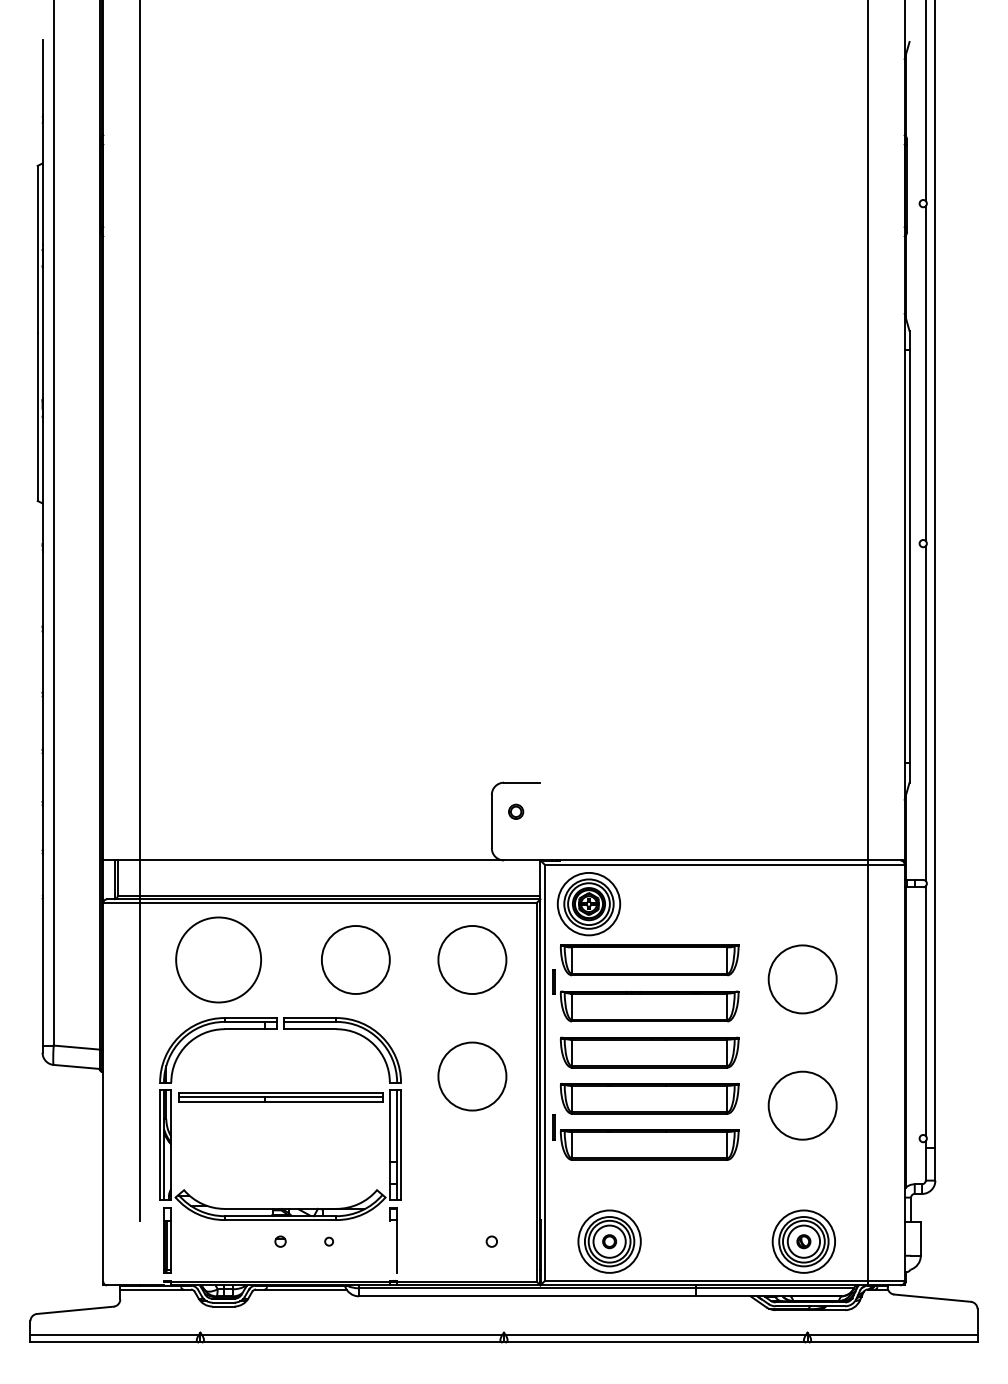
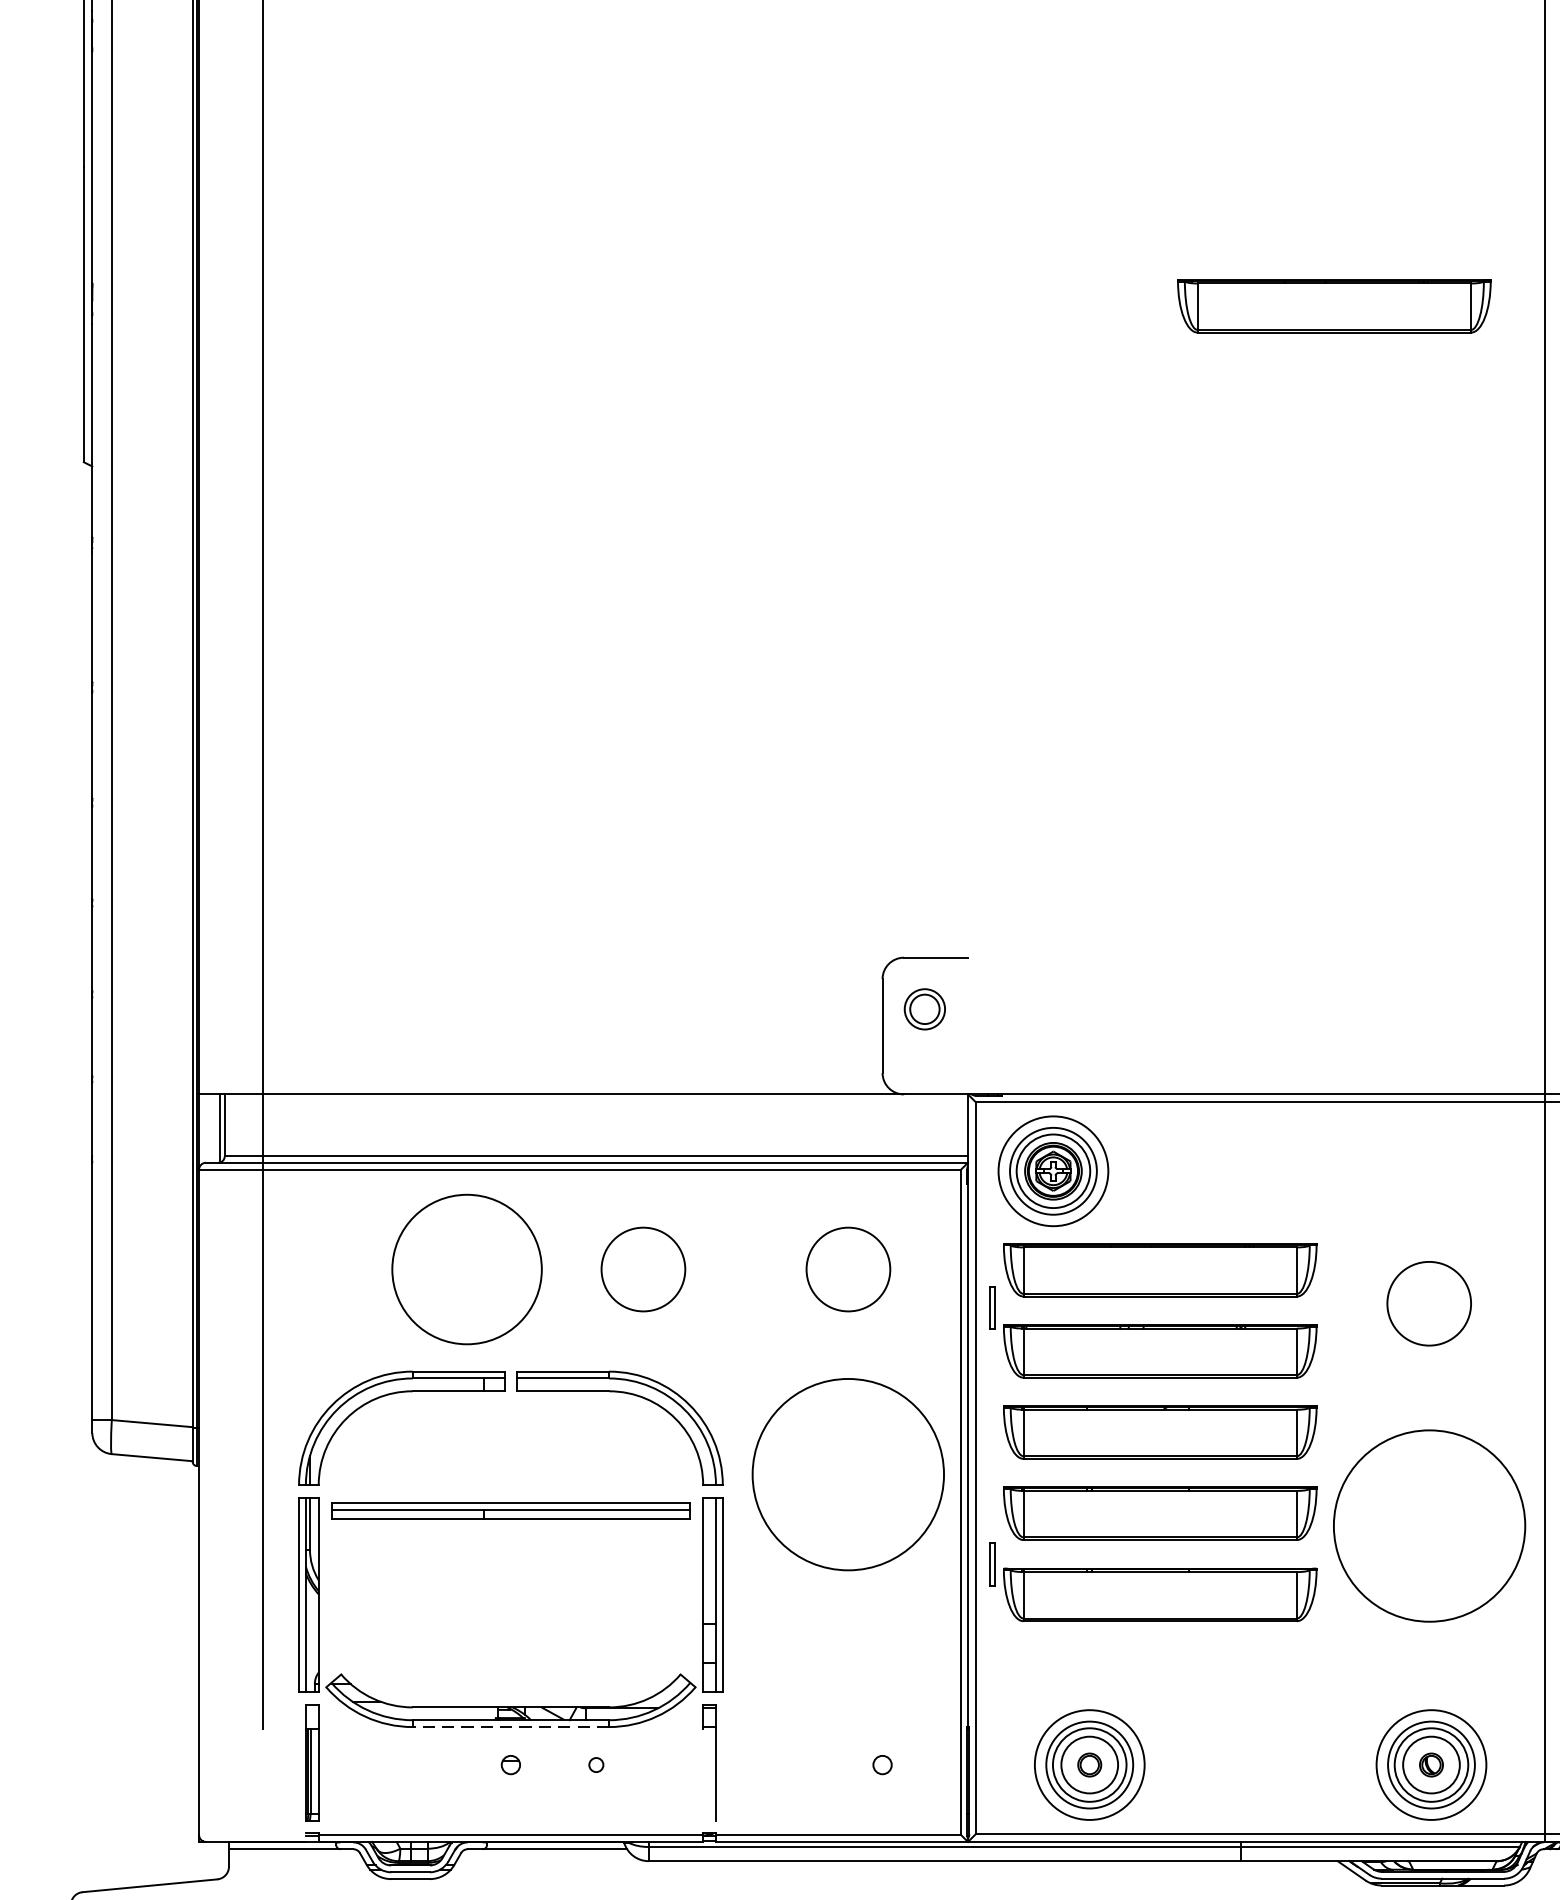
part: (748, 412) -> (1334, 306), added
part: (516, 811) -> (925, 1008), size x1.6
circle: (218, 959) -> (466, 1268), moved
circle: (355, 959) -> (642, 1268), size x0.7
circle: (472, 959) -> (848, 1268), size x0.7
circle: (802, 979) -> (1429, 1303), size x0.7
circle: (472, 1076) -> (848, 1474), size x1.6
circle: (802, 1105) -> (1429, 1525), size x1.6
line: (280, 1220) -> (510, 1727), solid -> dashed

